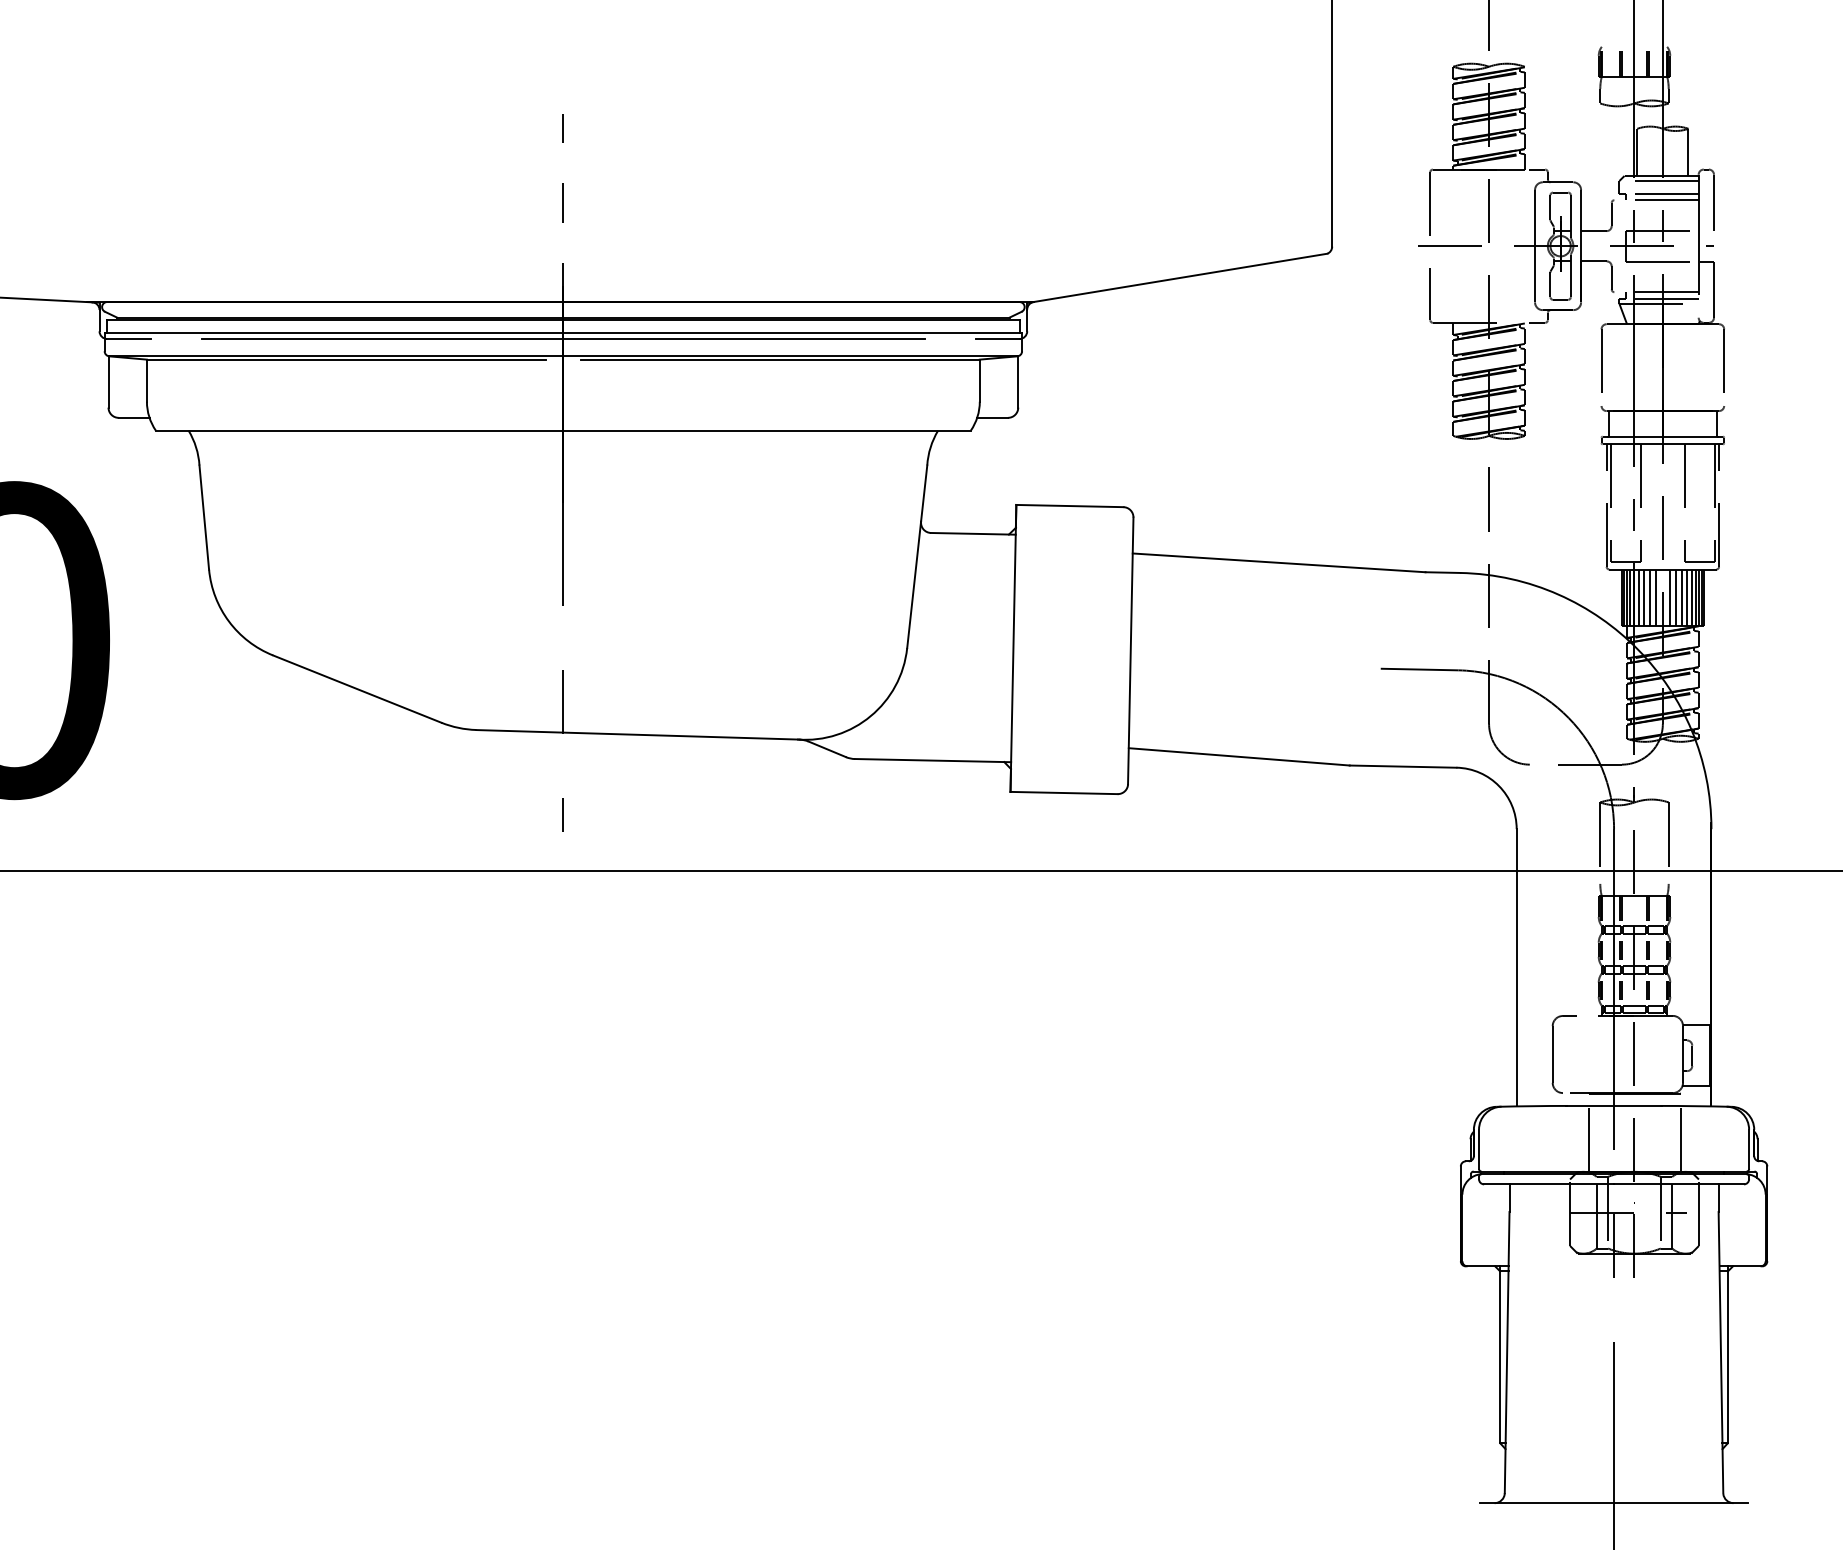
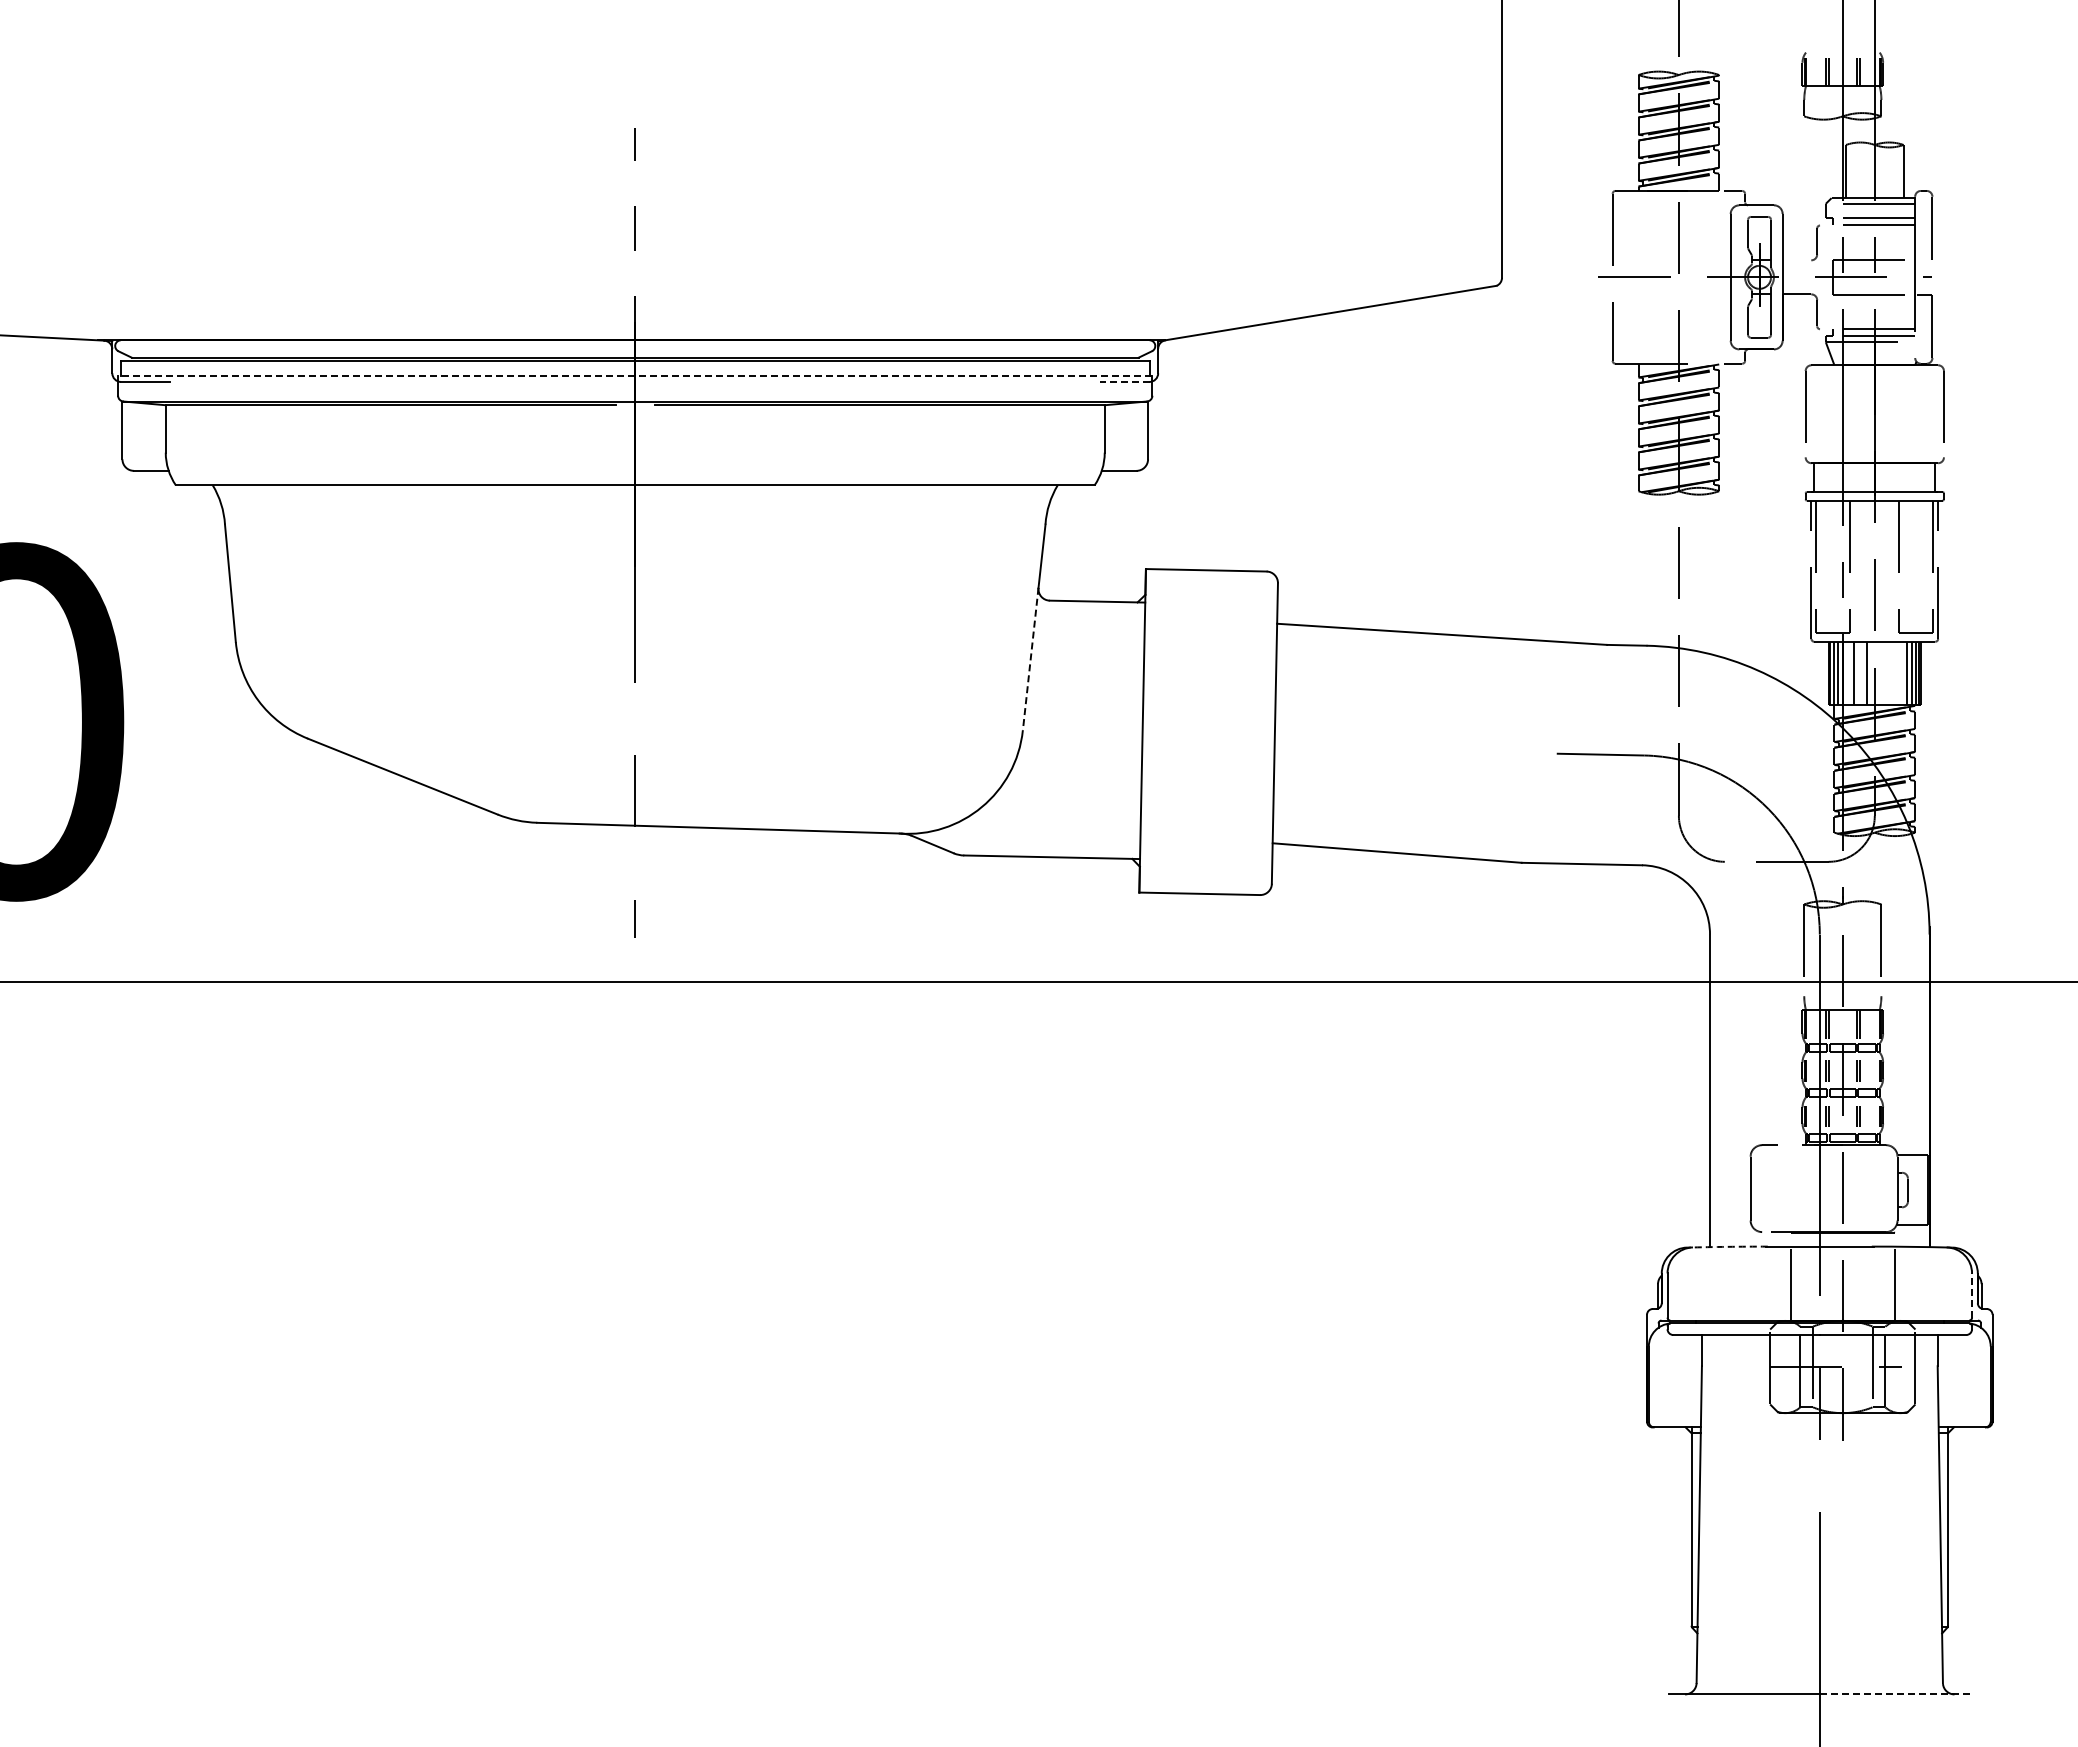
line: (1593, 231) -> (1796, 260), removed
line: (562, 333) -> (634, 375), solid -> dashed
line: (562, 338) -> (634, 381), removed
line: (997, 338) -> (1124, 381), solid -> dashed
line: (913, 585) -> (1030, 659), solid -> dashed
line: (1638, 597) -> (1847, 673), removed
line: (1649, 597) -> (1859, 673), removed
line: (1669, 597) -> (1882, 673), removed
line: (1675, 597) -> (1889, 673), removed
line: (1682, 597) -> (1896, 673), removed
line: (1686, 597) -> (1901, 673), removed
arc: (1532, 1105) -> (1727, 1246), solid -> dashed
line: (1749, 1149) -> (1972, 1295), solid -> dashed
line: (1681, 1503) -> (1895, 1694), solid -> dashed

